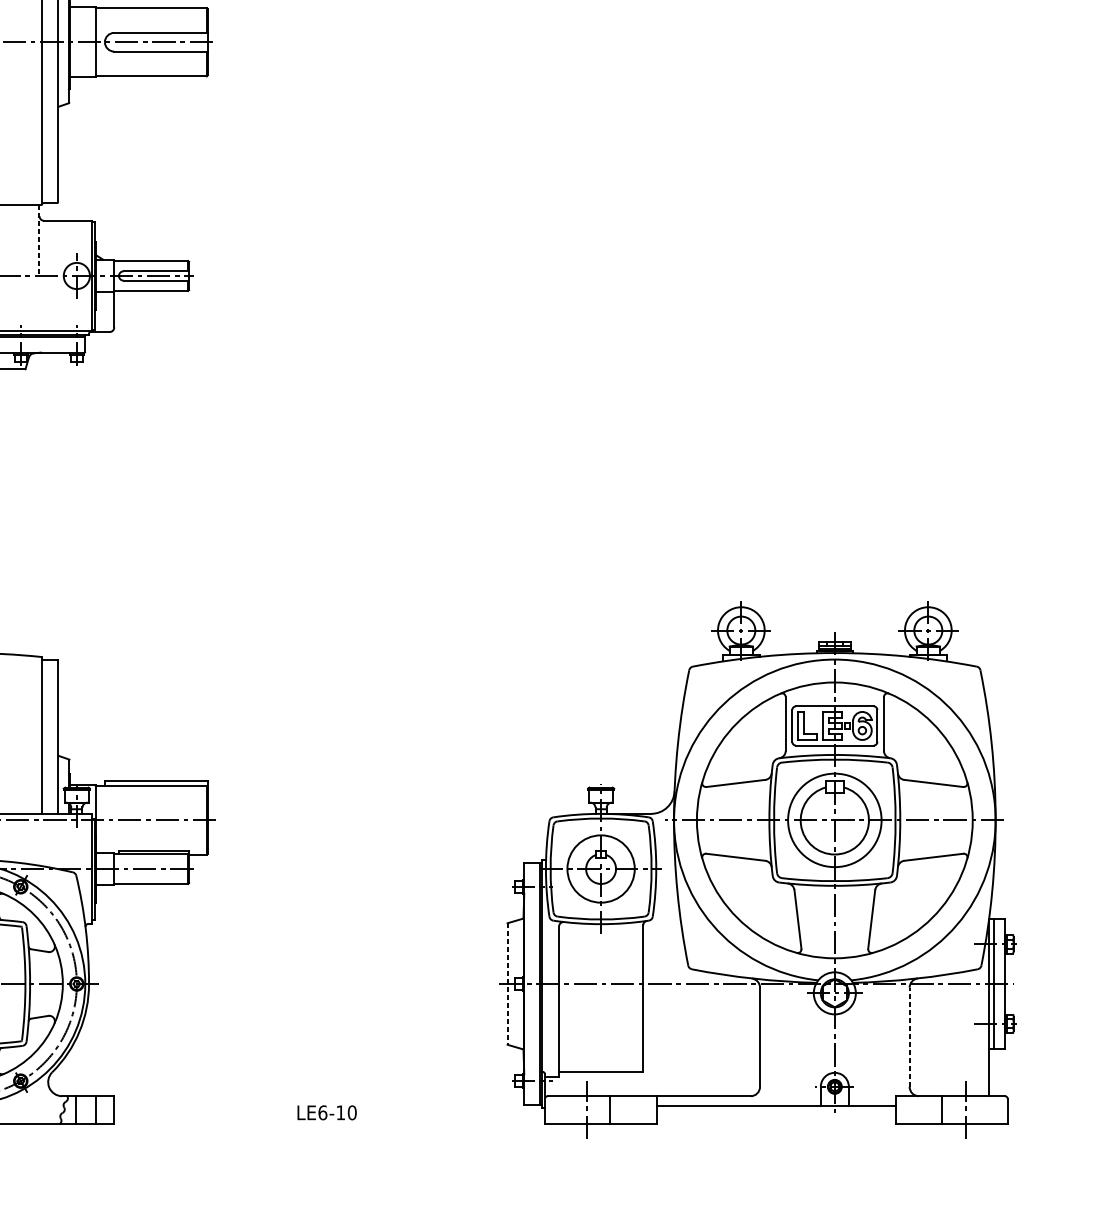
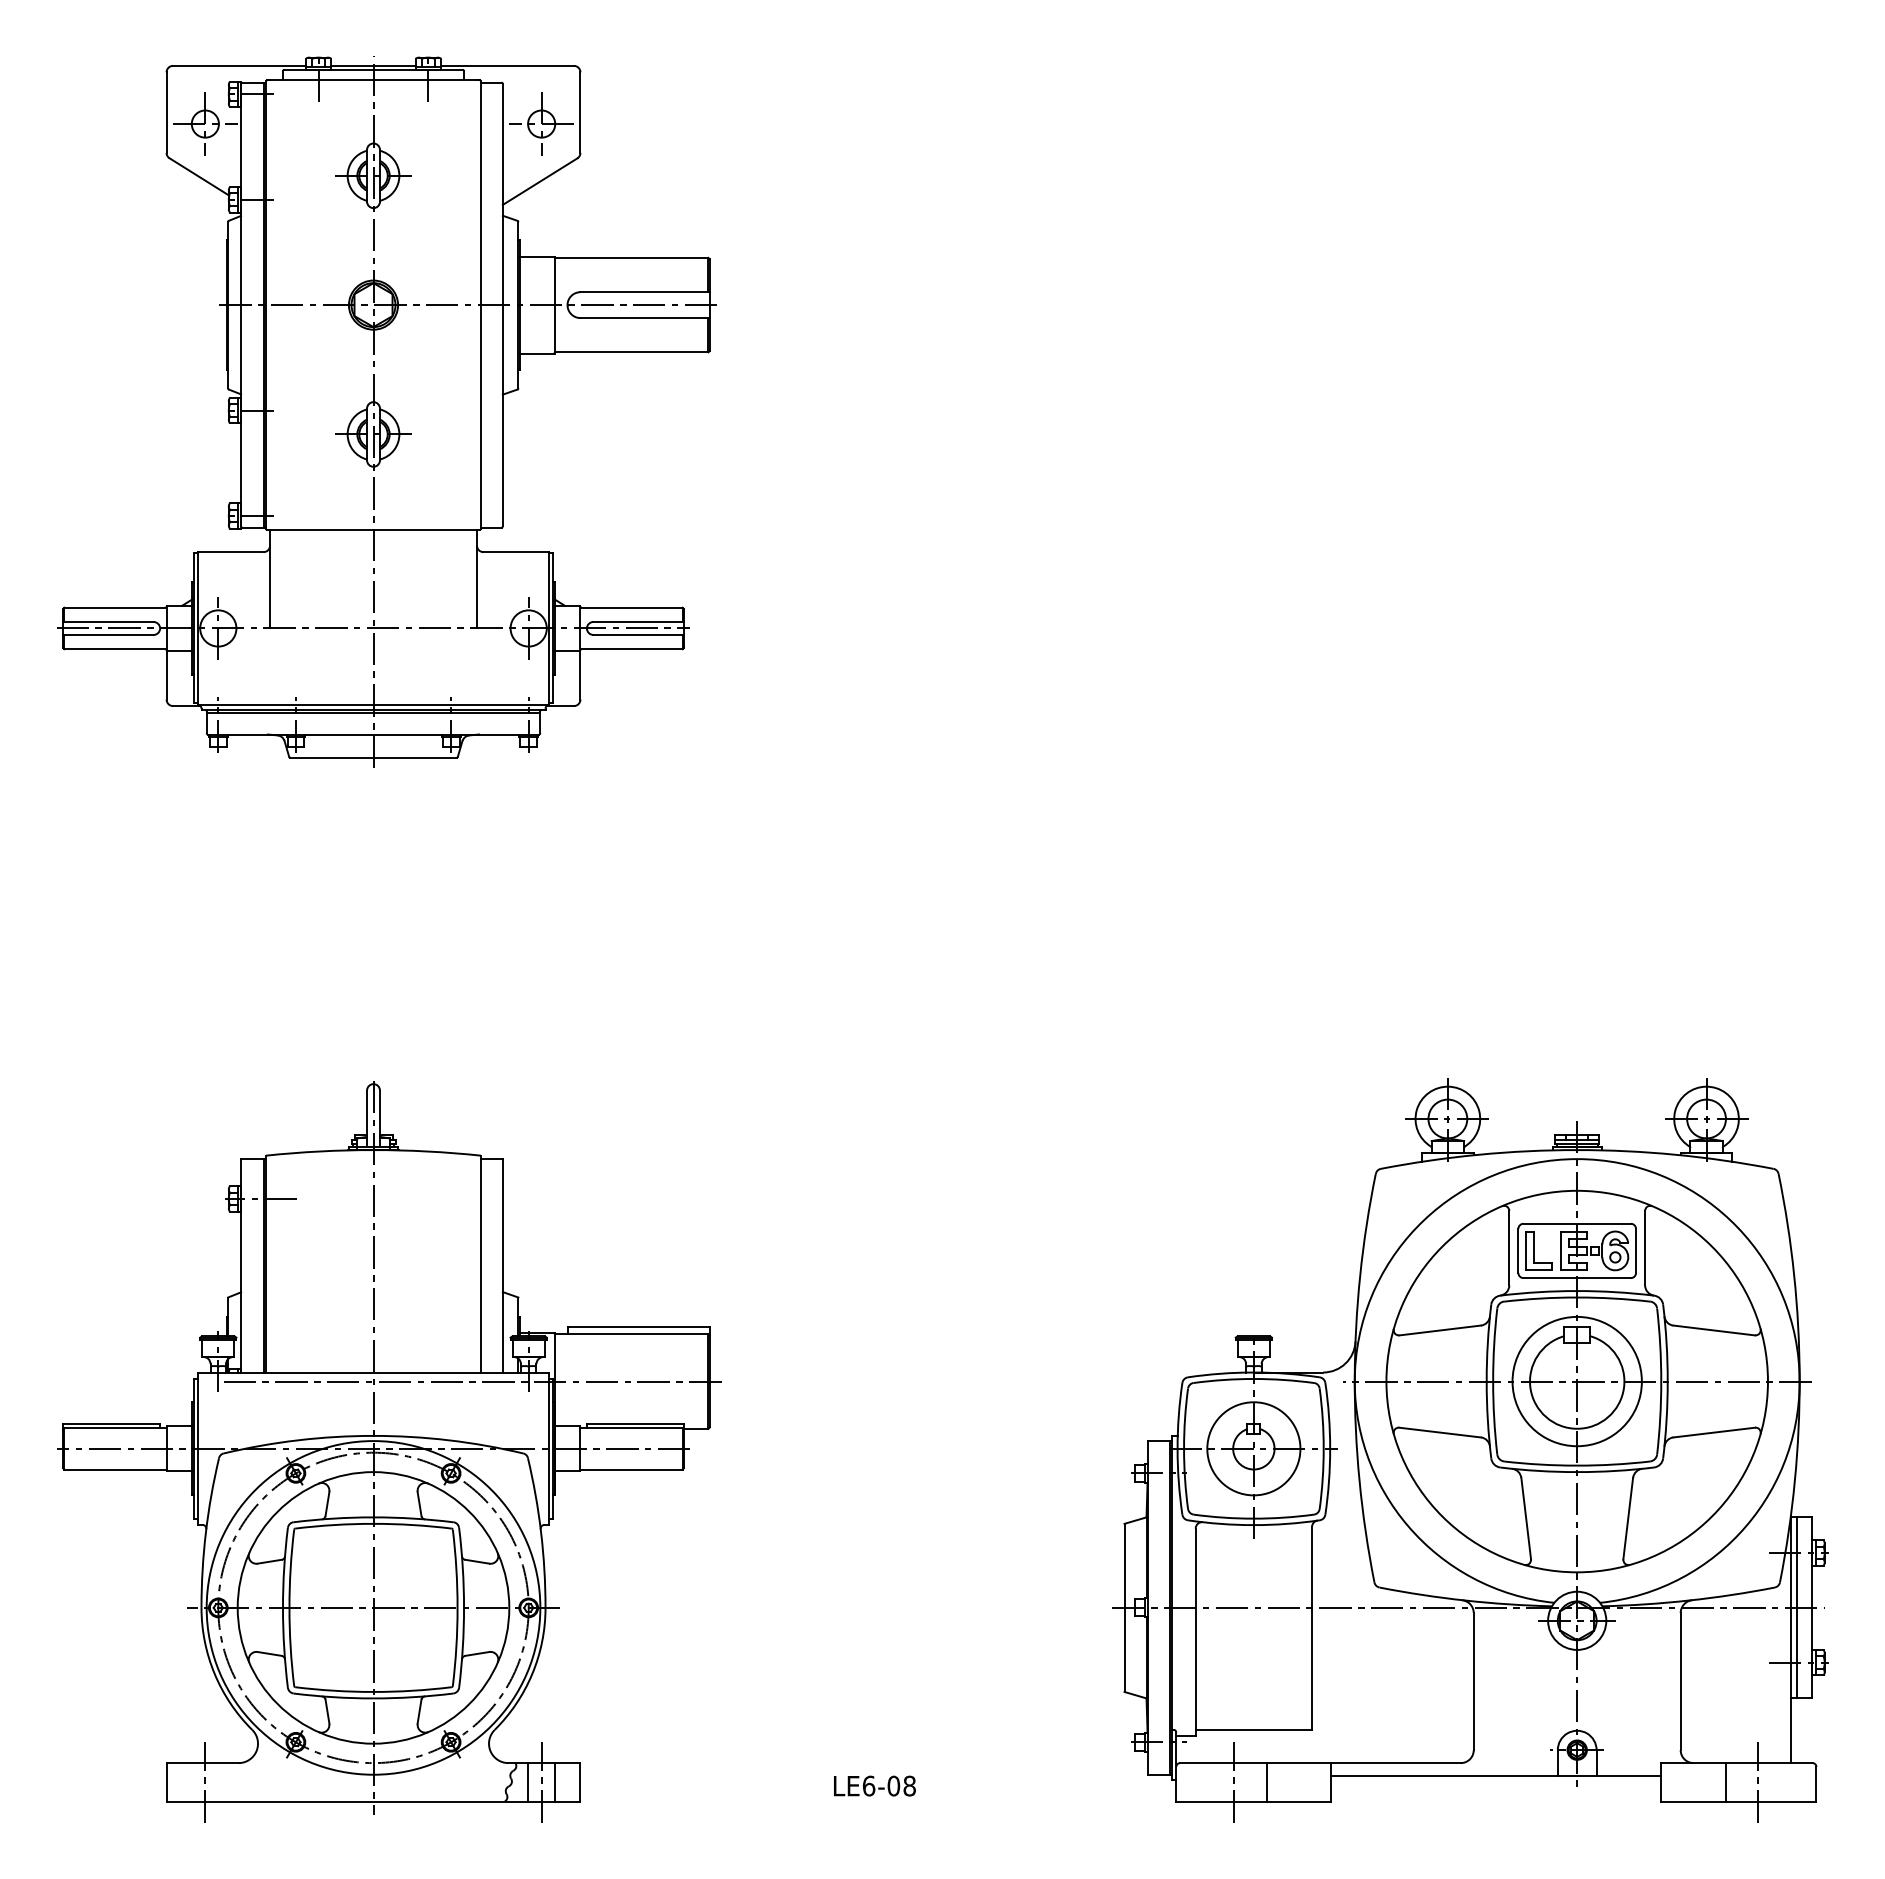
line: (39, 240) -> (476, 579), dashed -> solid
line: (507, 984) -> (1124, 1608), dashed -> solid
line: (909, 1037) -> (1680, 1681), dashed -> solid
line: (86, 1110) -> (541, 1782), added
text: (346, 1112) -> (901, 1785), LE6-10 -> LE6-08

